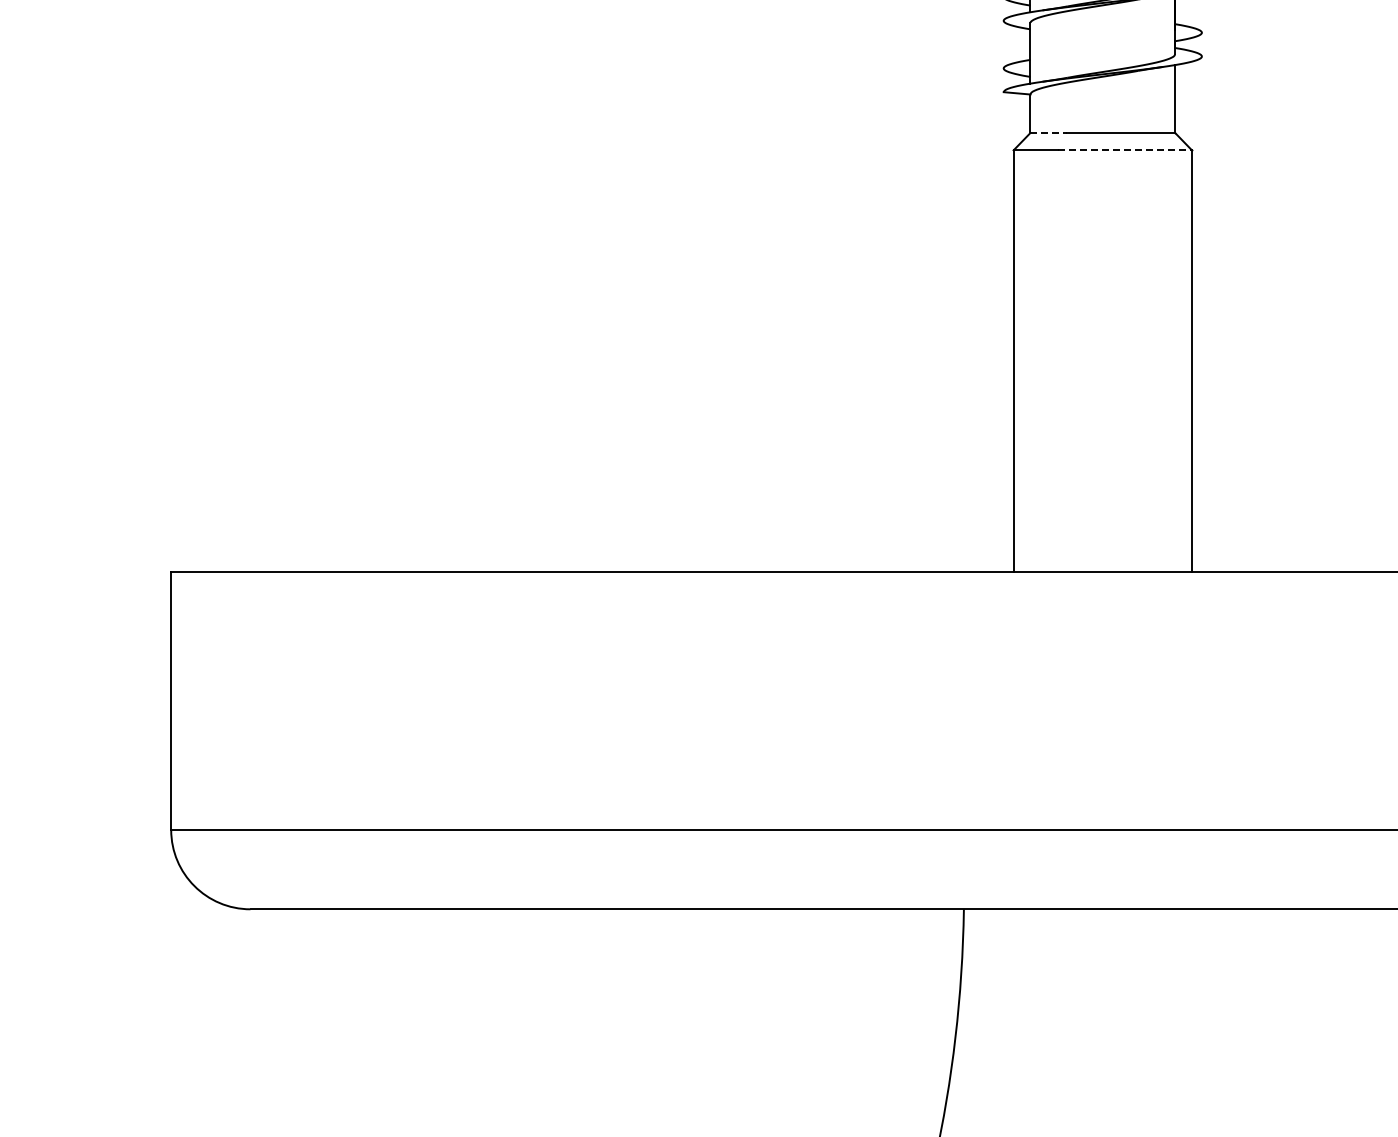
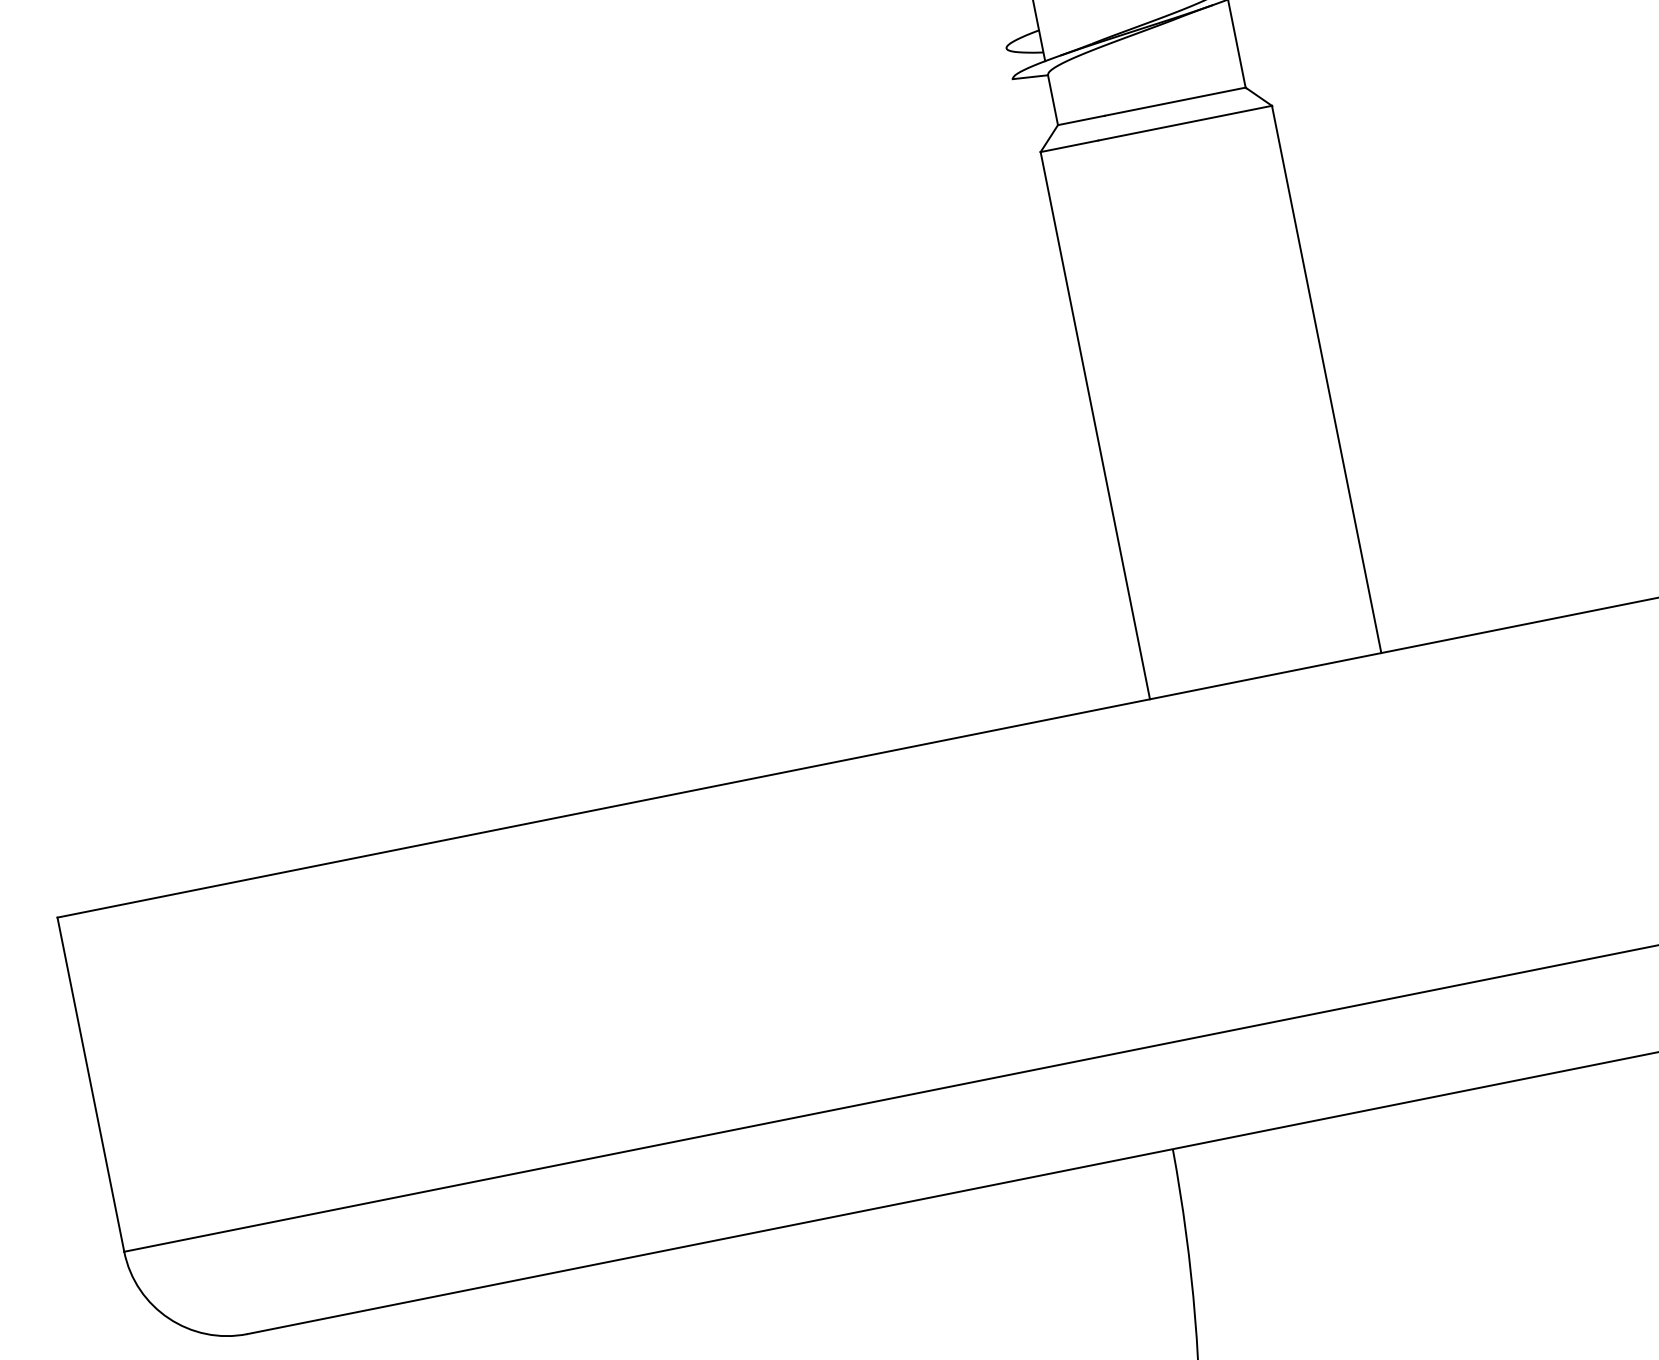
line: (1049, 132) -> (1082, 119), dashed -> solid
line: (1125, 150) -> (1185, 123), dashed -> solid

